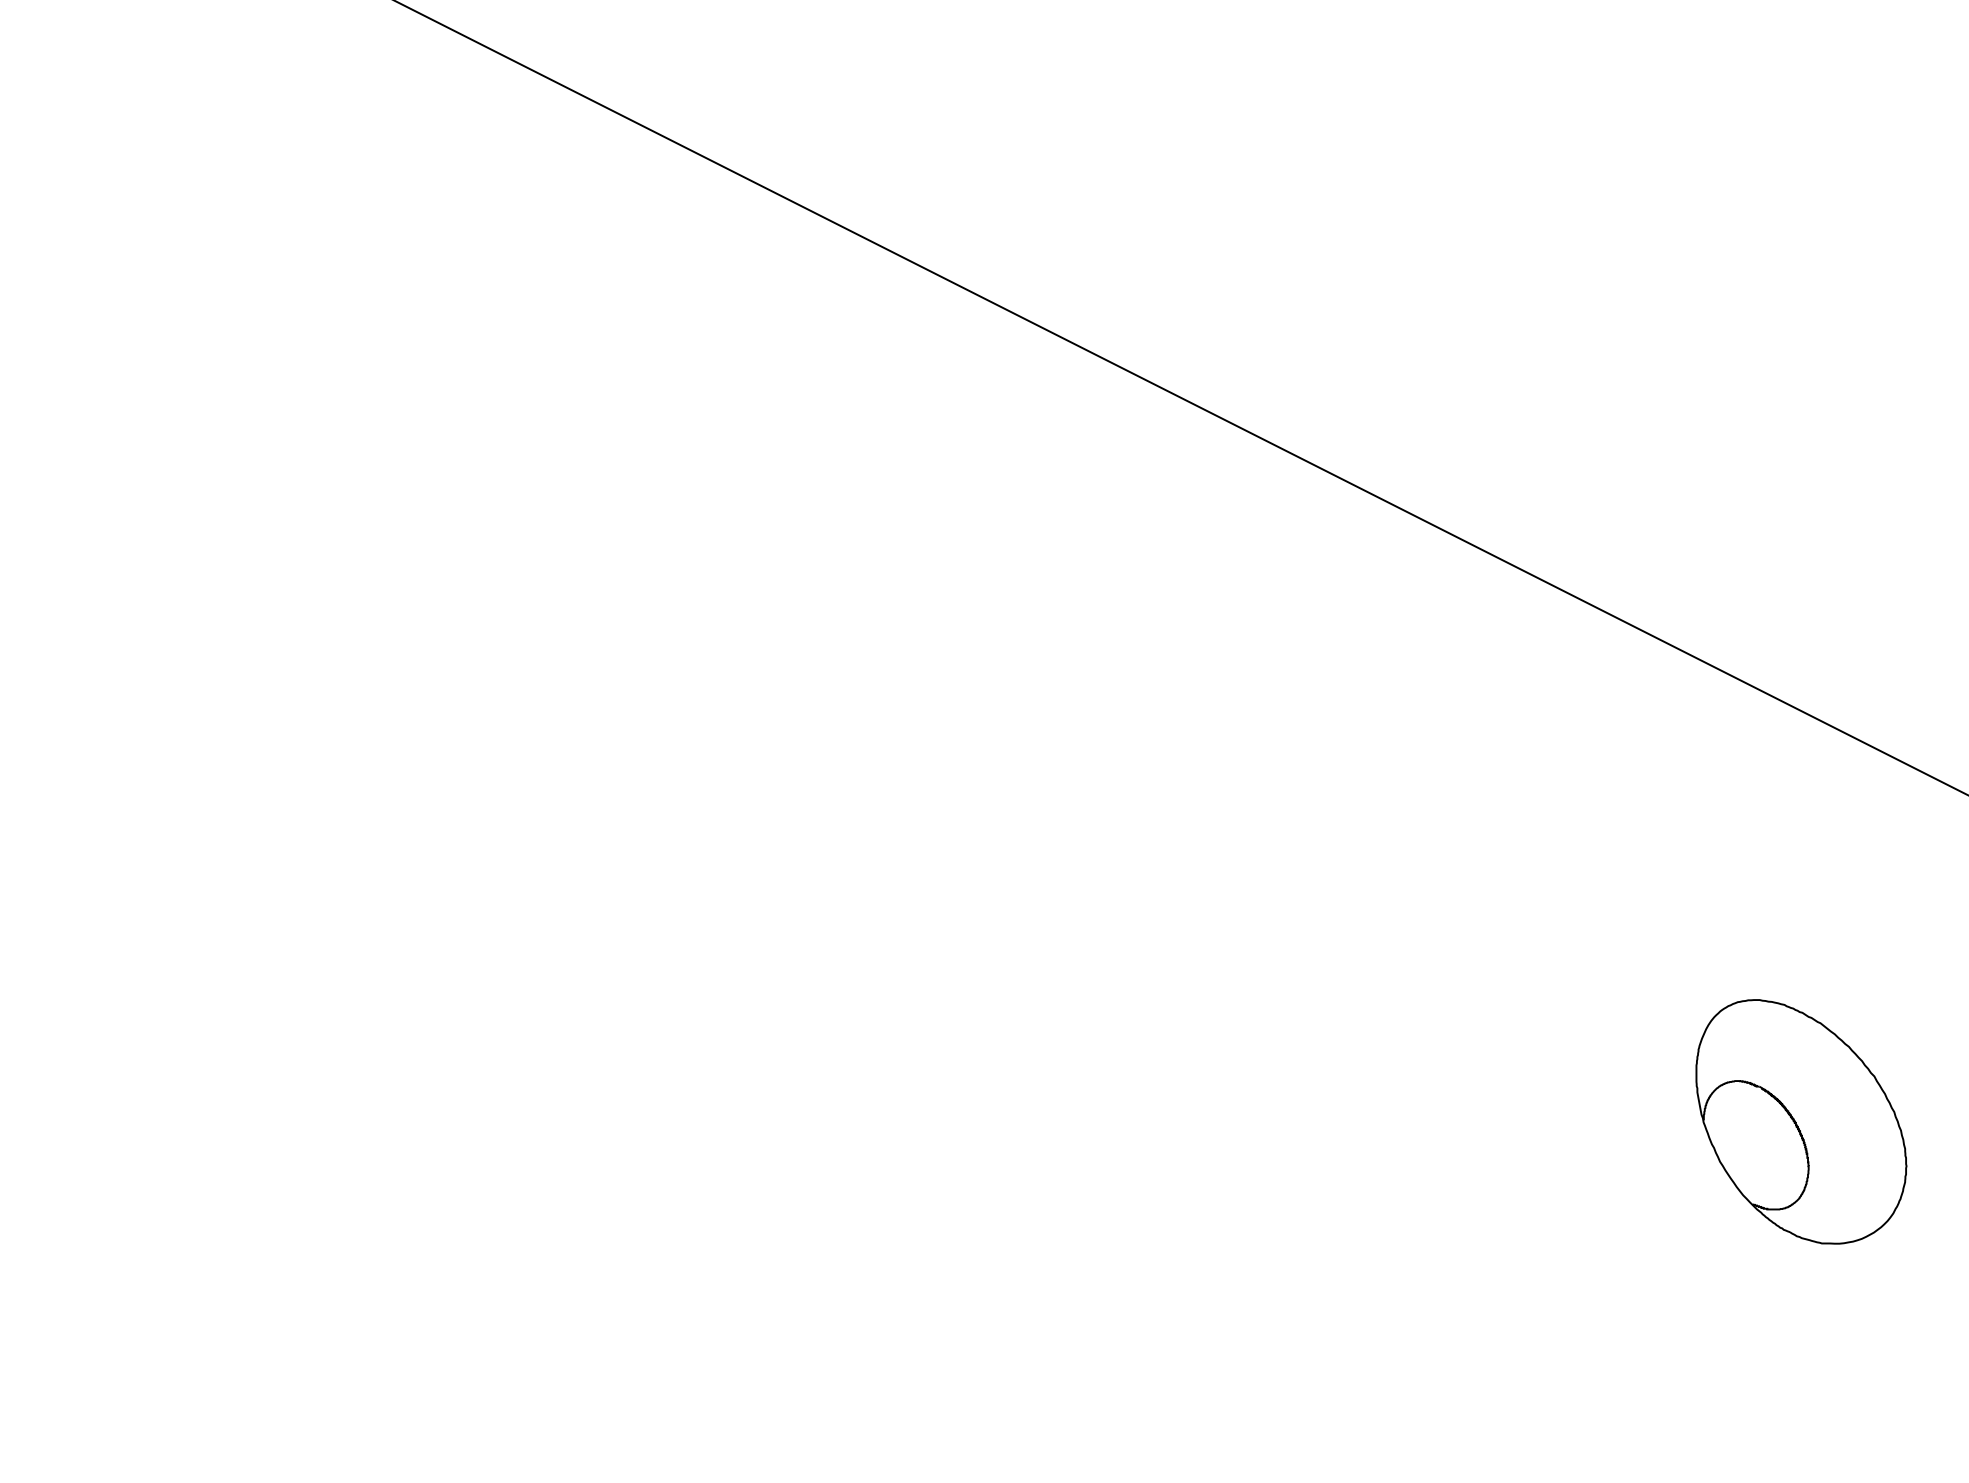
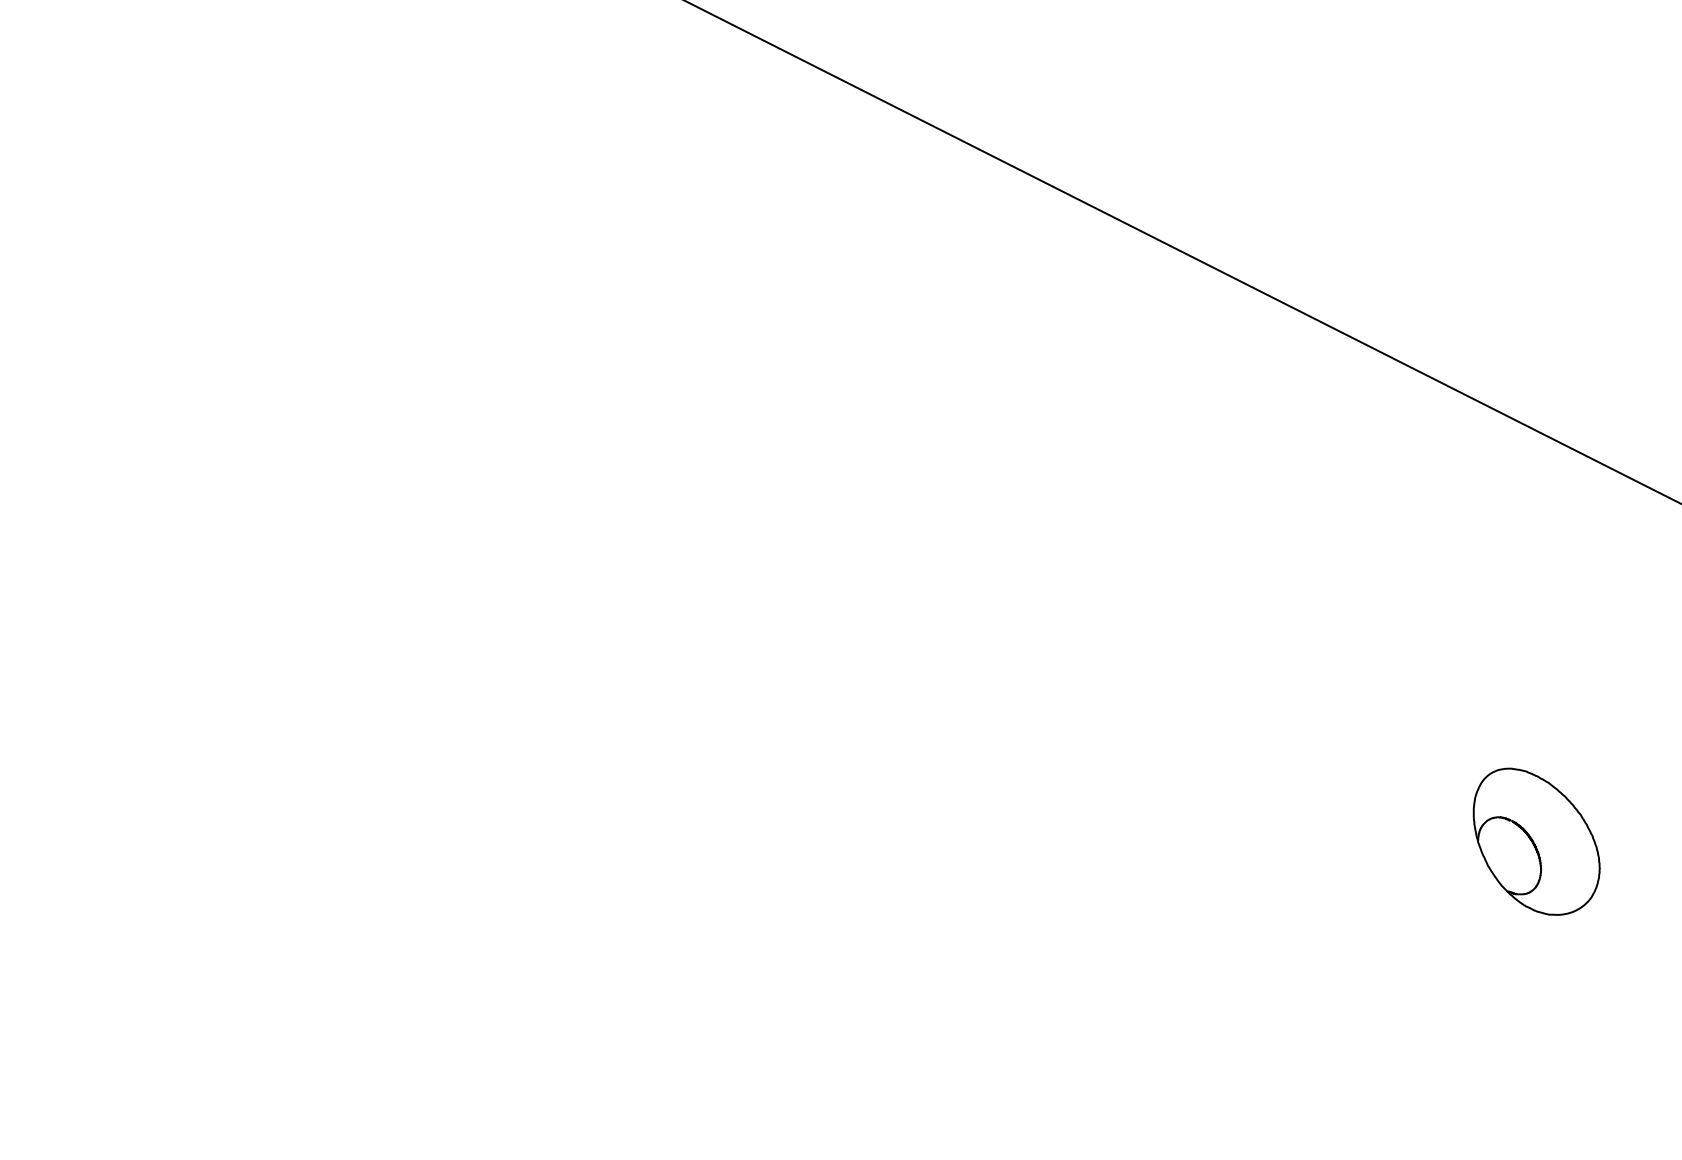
part: (1801, 1121) -> (1536, 841), size x0.6

